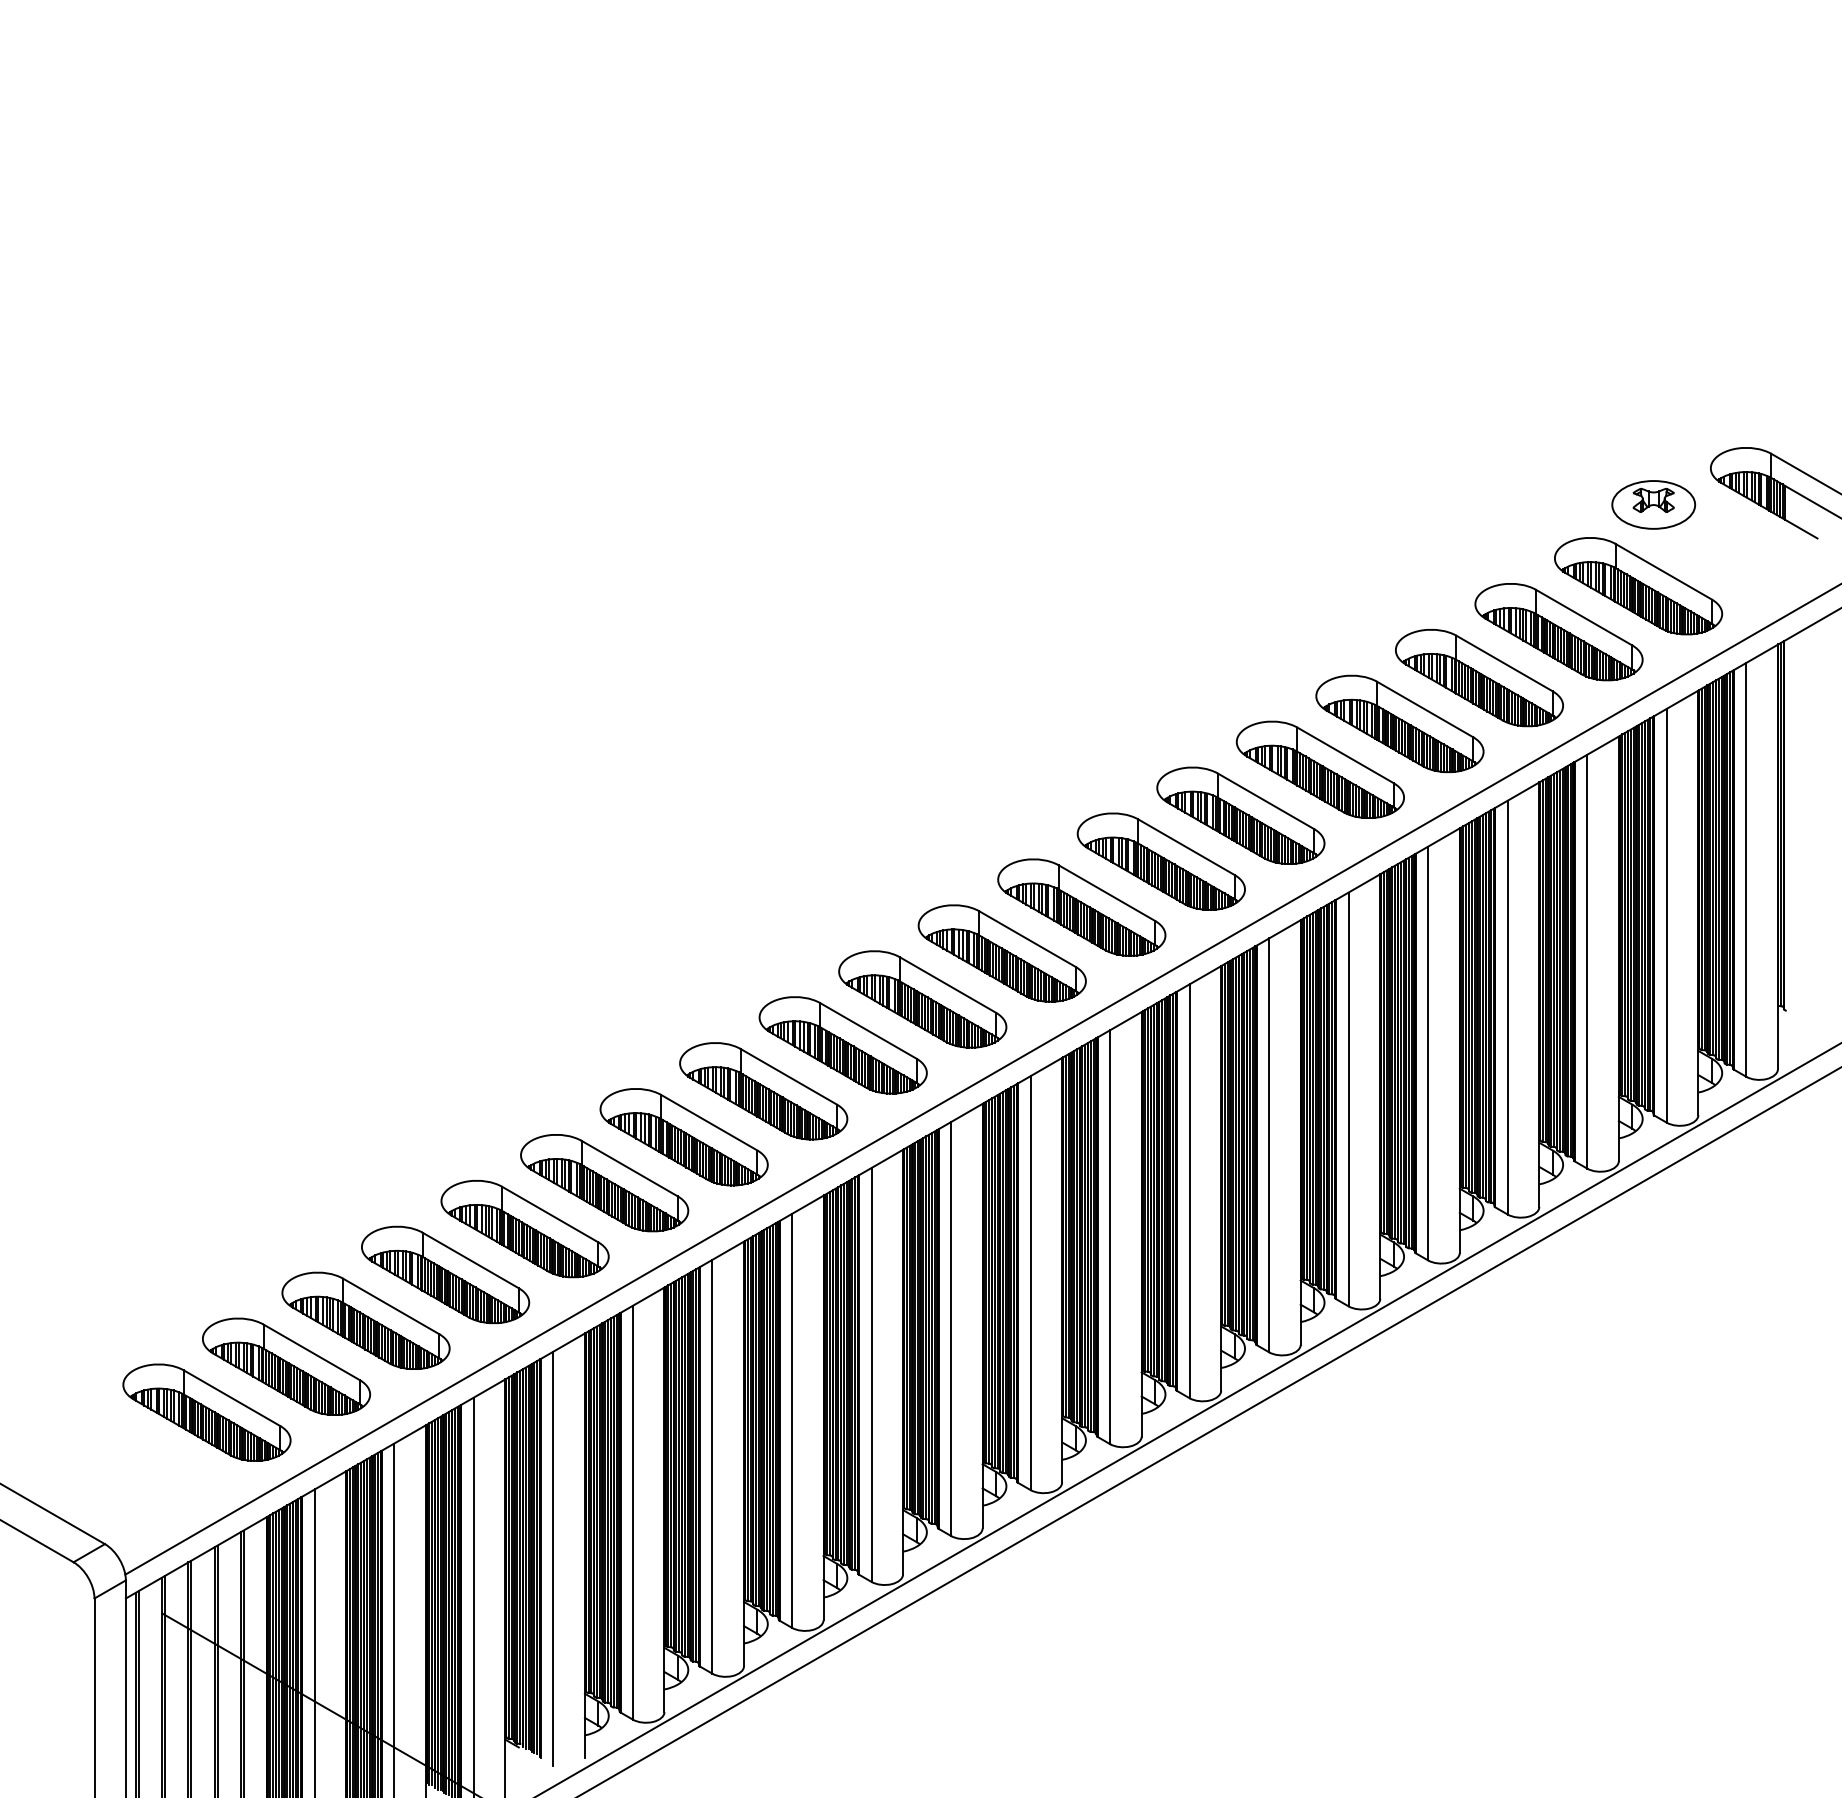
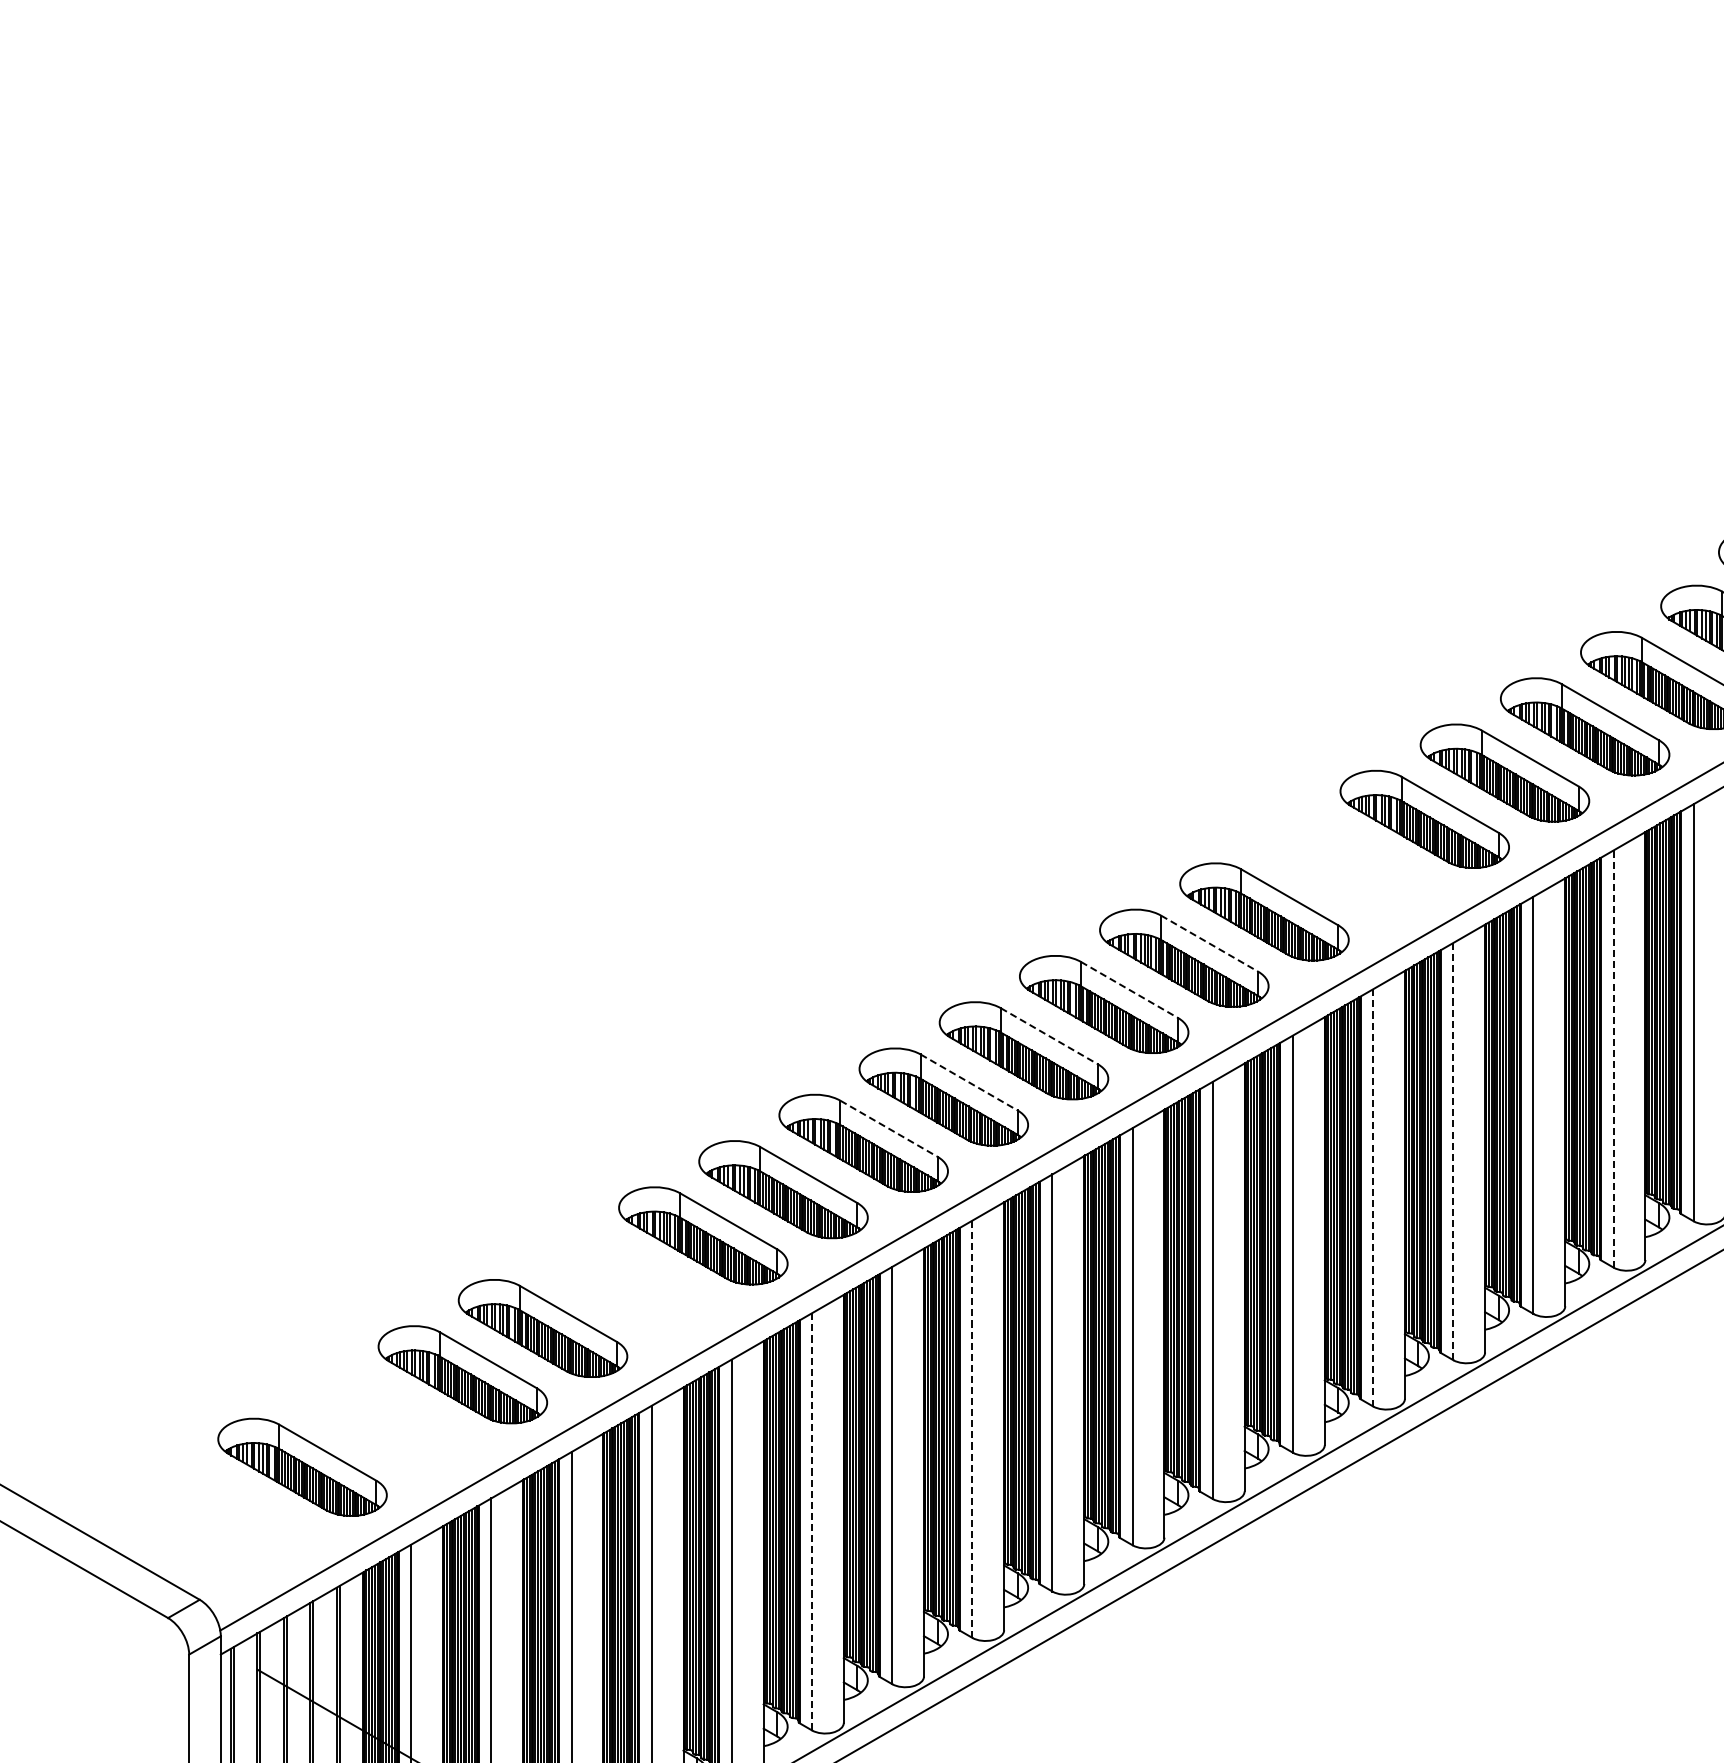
part: (1240, 815) -> (1344, 865), removed
line: (1106, 893) -> (1209, 944), solid -> dashed
line: (1027, 939) -> (1129, 990), solid -> dashed
line: (947, 984) -> (1048, 1035), solid -> dashed
line: (1507, 1007) -> (1613, 1058), solid -> dashed
line: (868, 1030) -> (969, 1082), solid -> dashed
line: (788, 1076) -> (888, 1128), solid -> dashed
line: (1348, 1099) -> (1453, 1151), solid -> dashed
line: (1269, 1145) -> (1373, 1198), solid -> dashed
part: (524, 1229) -> (622, 1282), removed
part: (286, 1366) -> (382, 1420), removed
line: (871, 1374) -> (972, 1428), solid -> dashed
line: (712, 1466) -> (812, 1521), solid -> dashed

